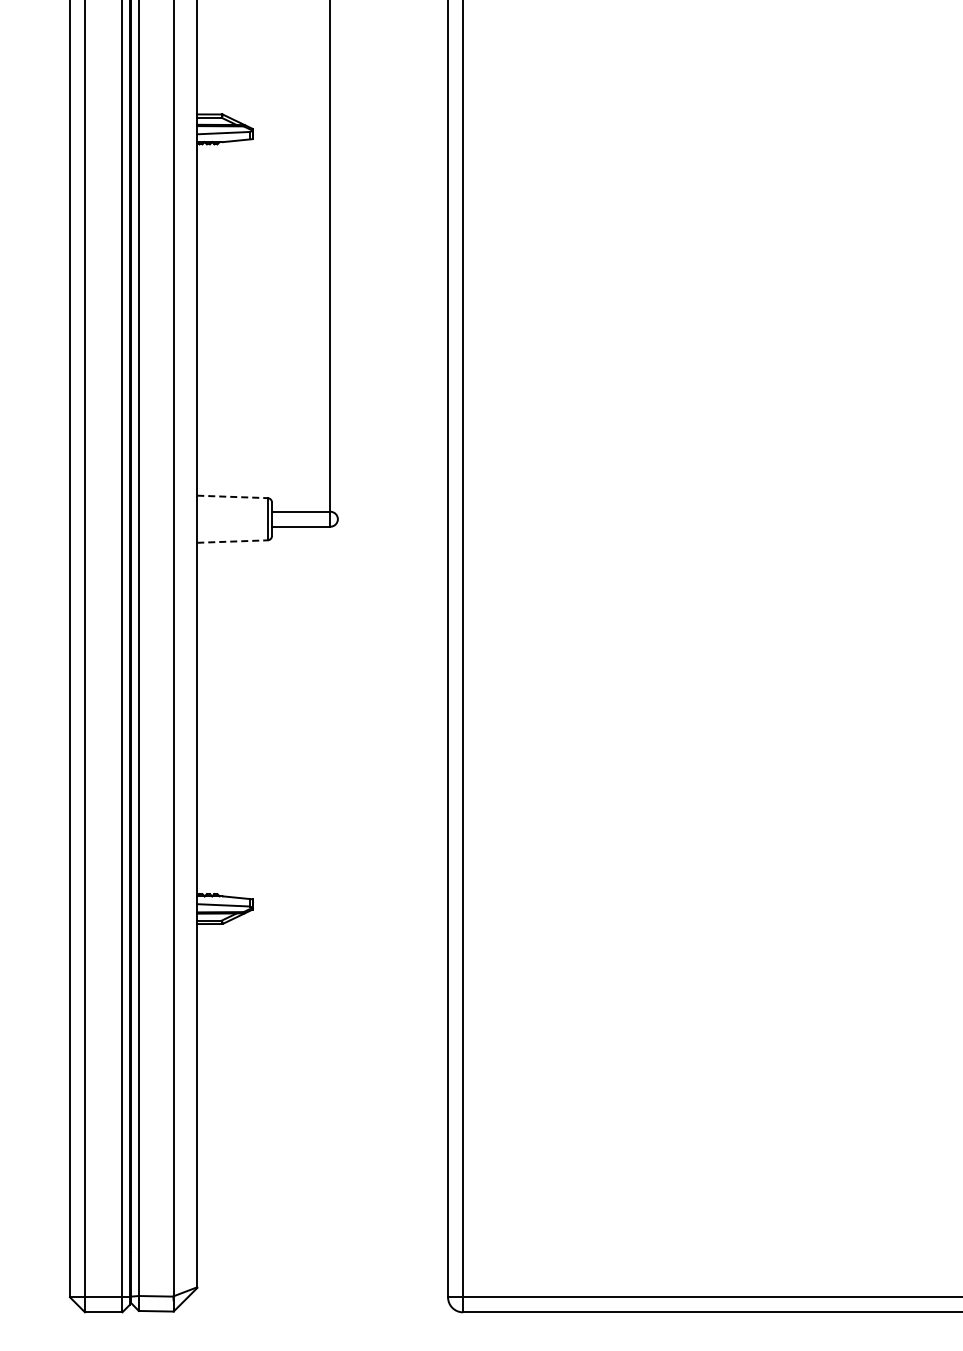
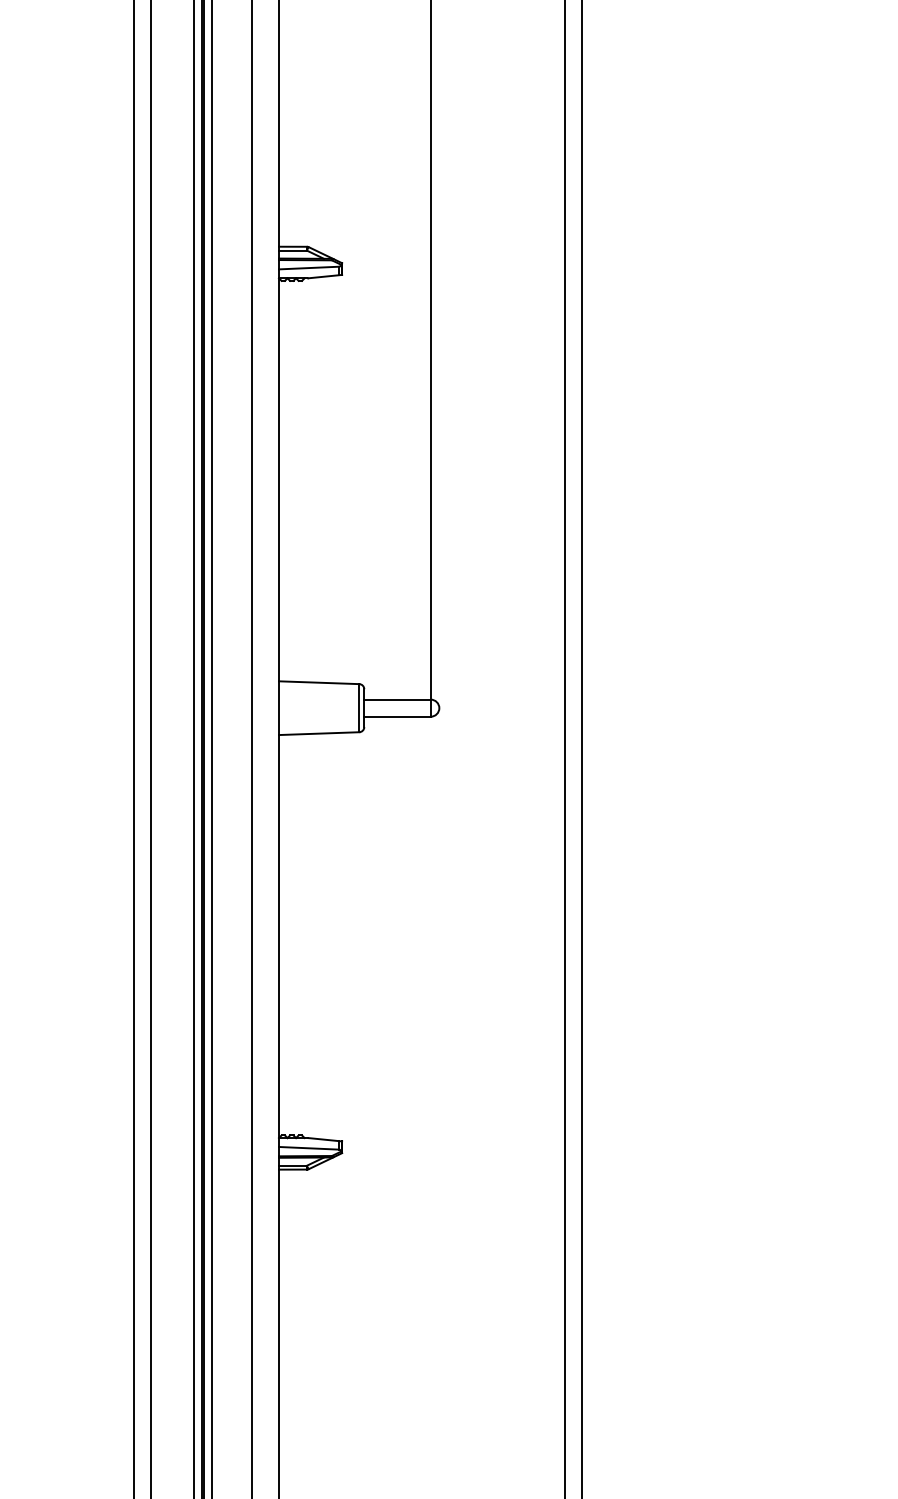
line: (232, 496) -> (319, 682), dashed -> solid
line: (232, 541) -> (319, 733), dashed -> solid

